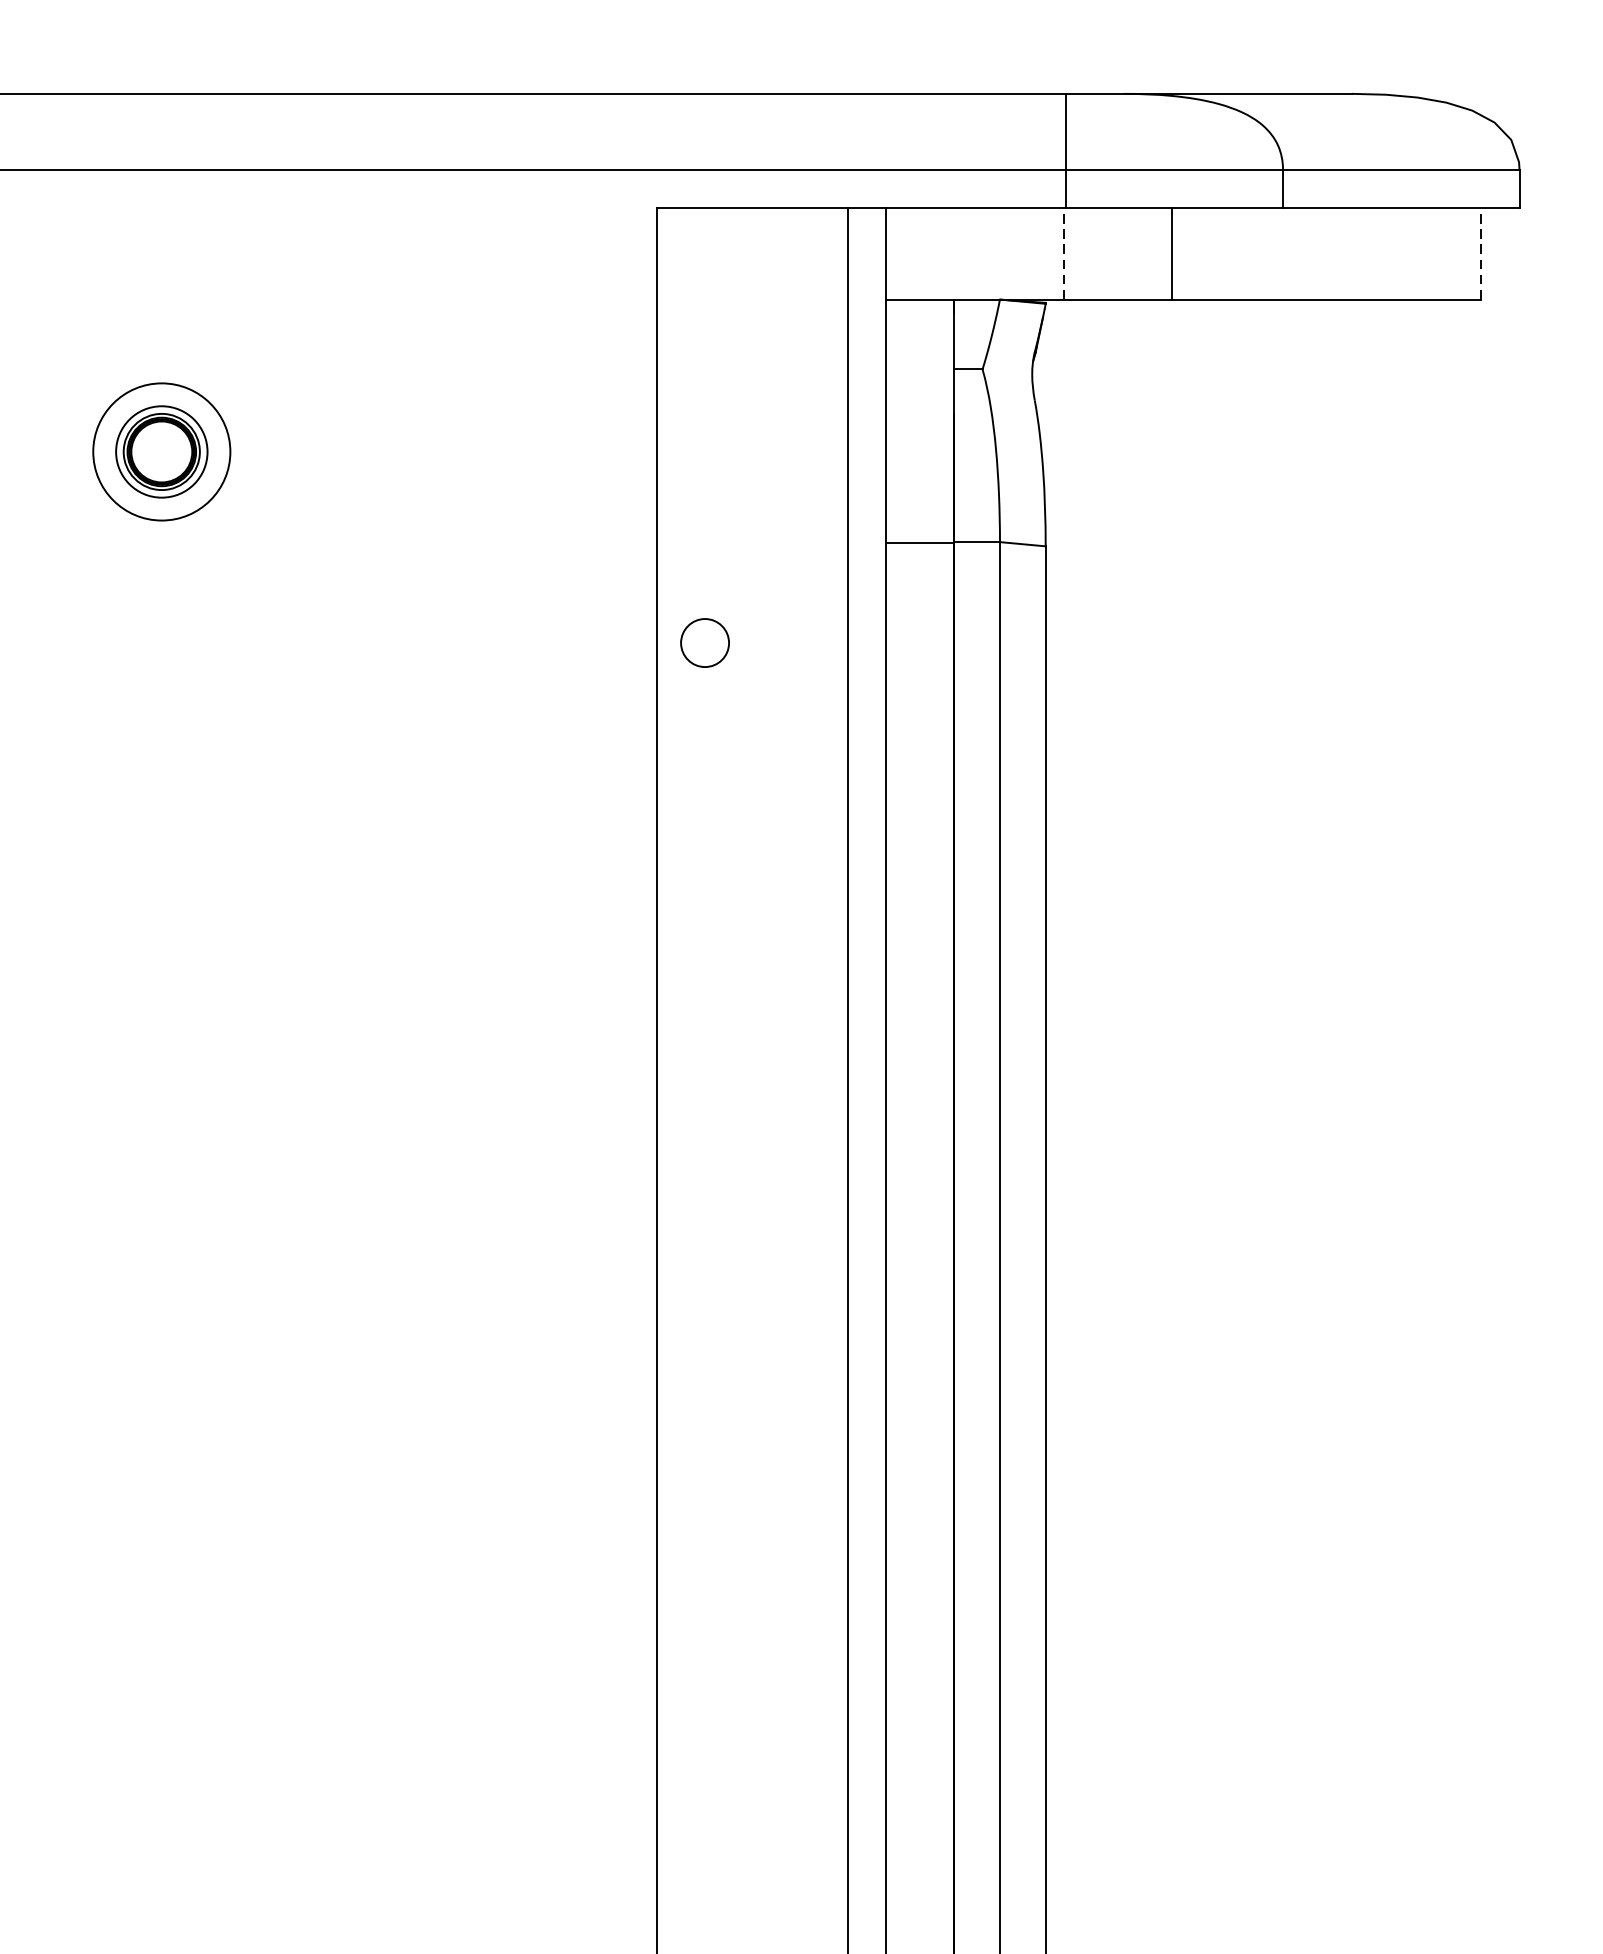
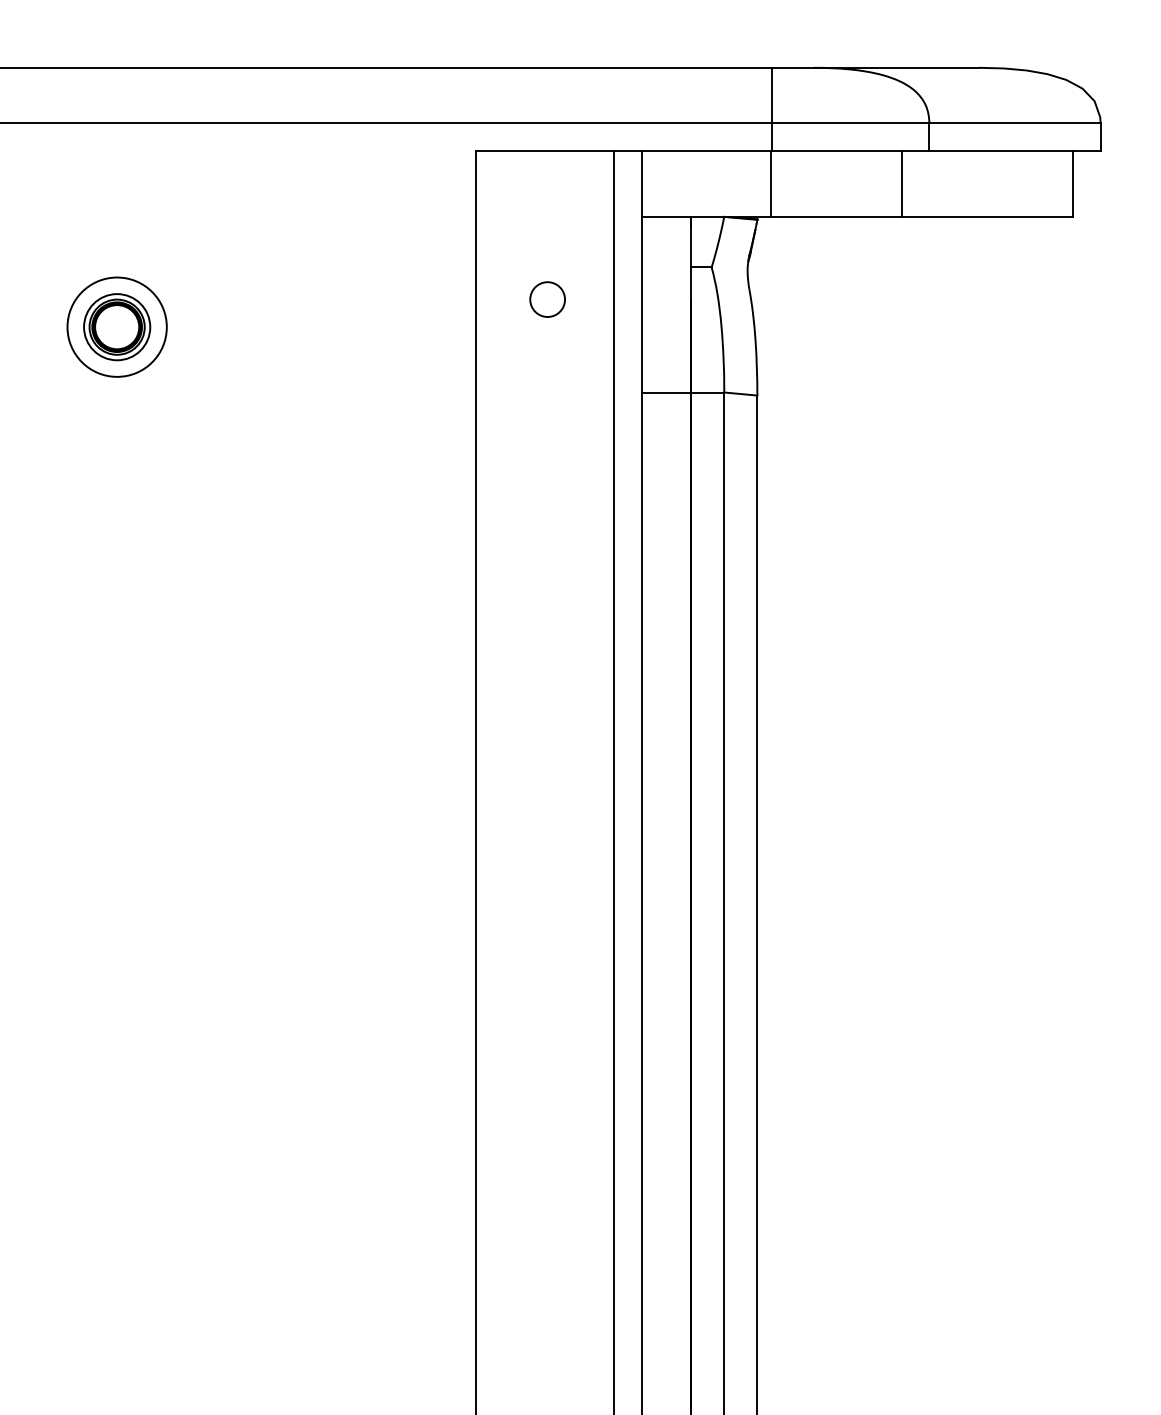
line: (1063, 253) -> (770, 183), dashed -> solid
line: (1172, 253) -> (902, 183), moved
line: (1482, 253) -> (1073, 183), dashed -> solid
part: (704, 642) -> (547, 299), moved

